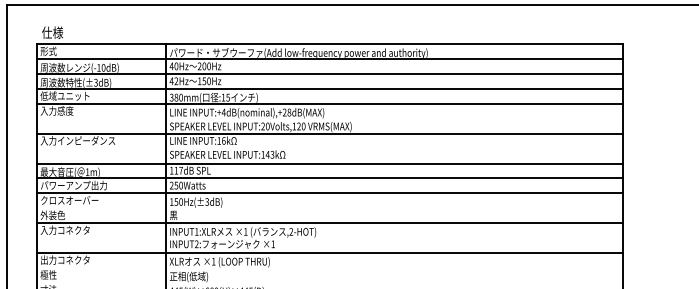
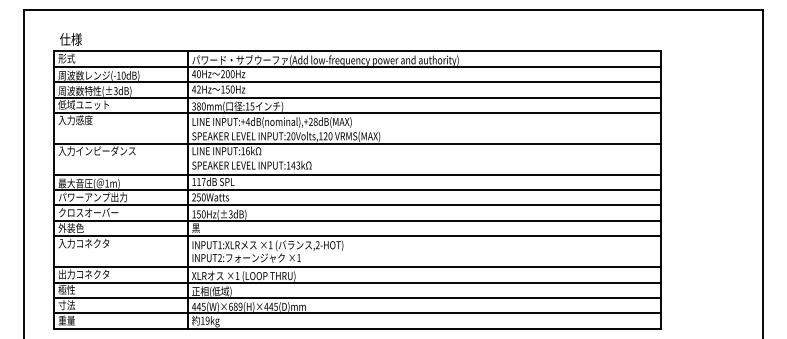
line: (329, 207) -> (357, 220), added
line: (329, 267) -> (357, 282), added
line: (329, 282) -> (357, 297), added

